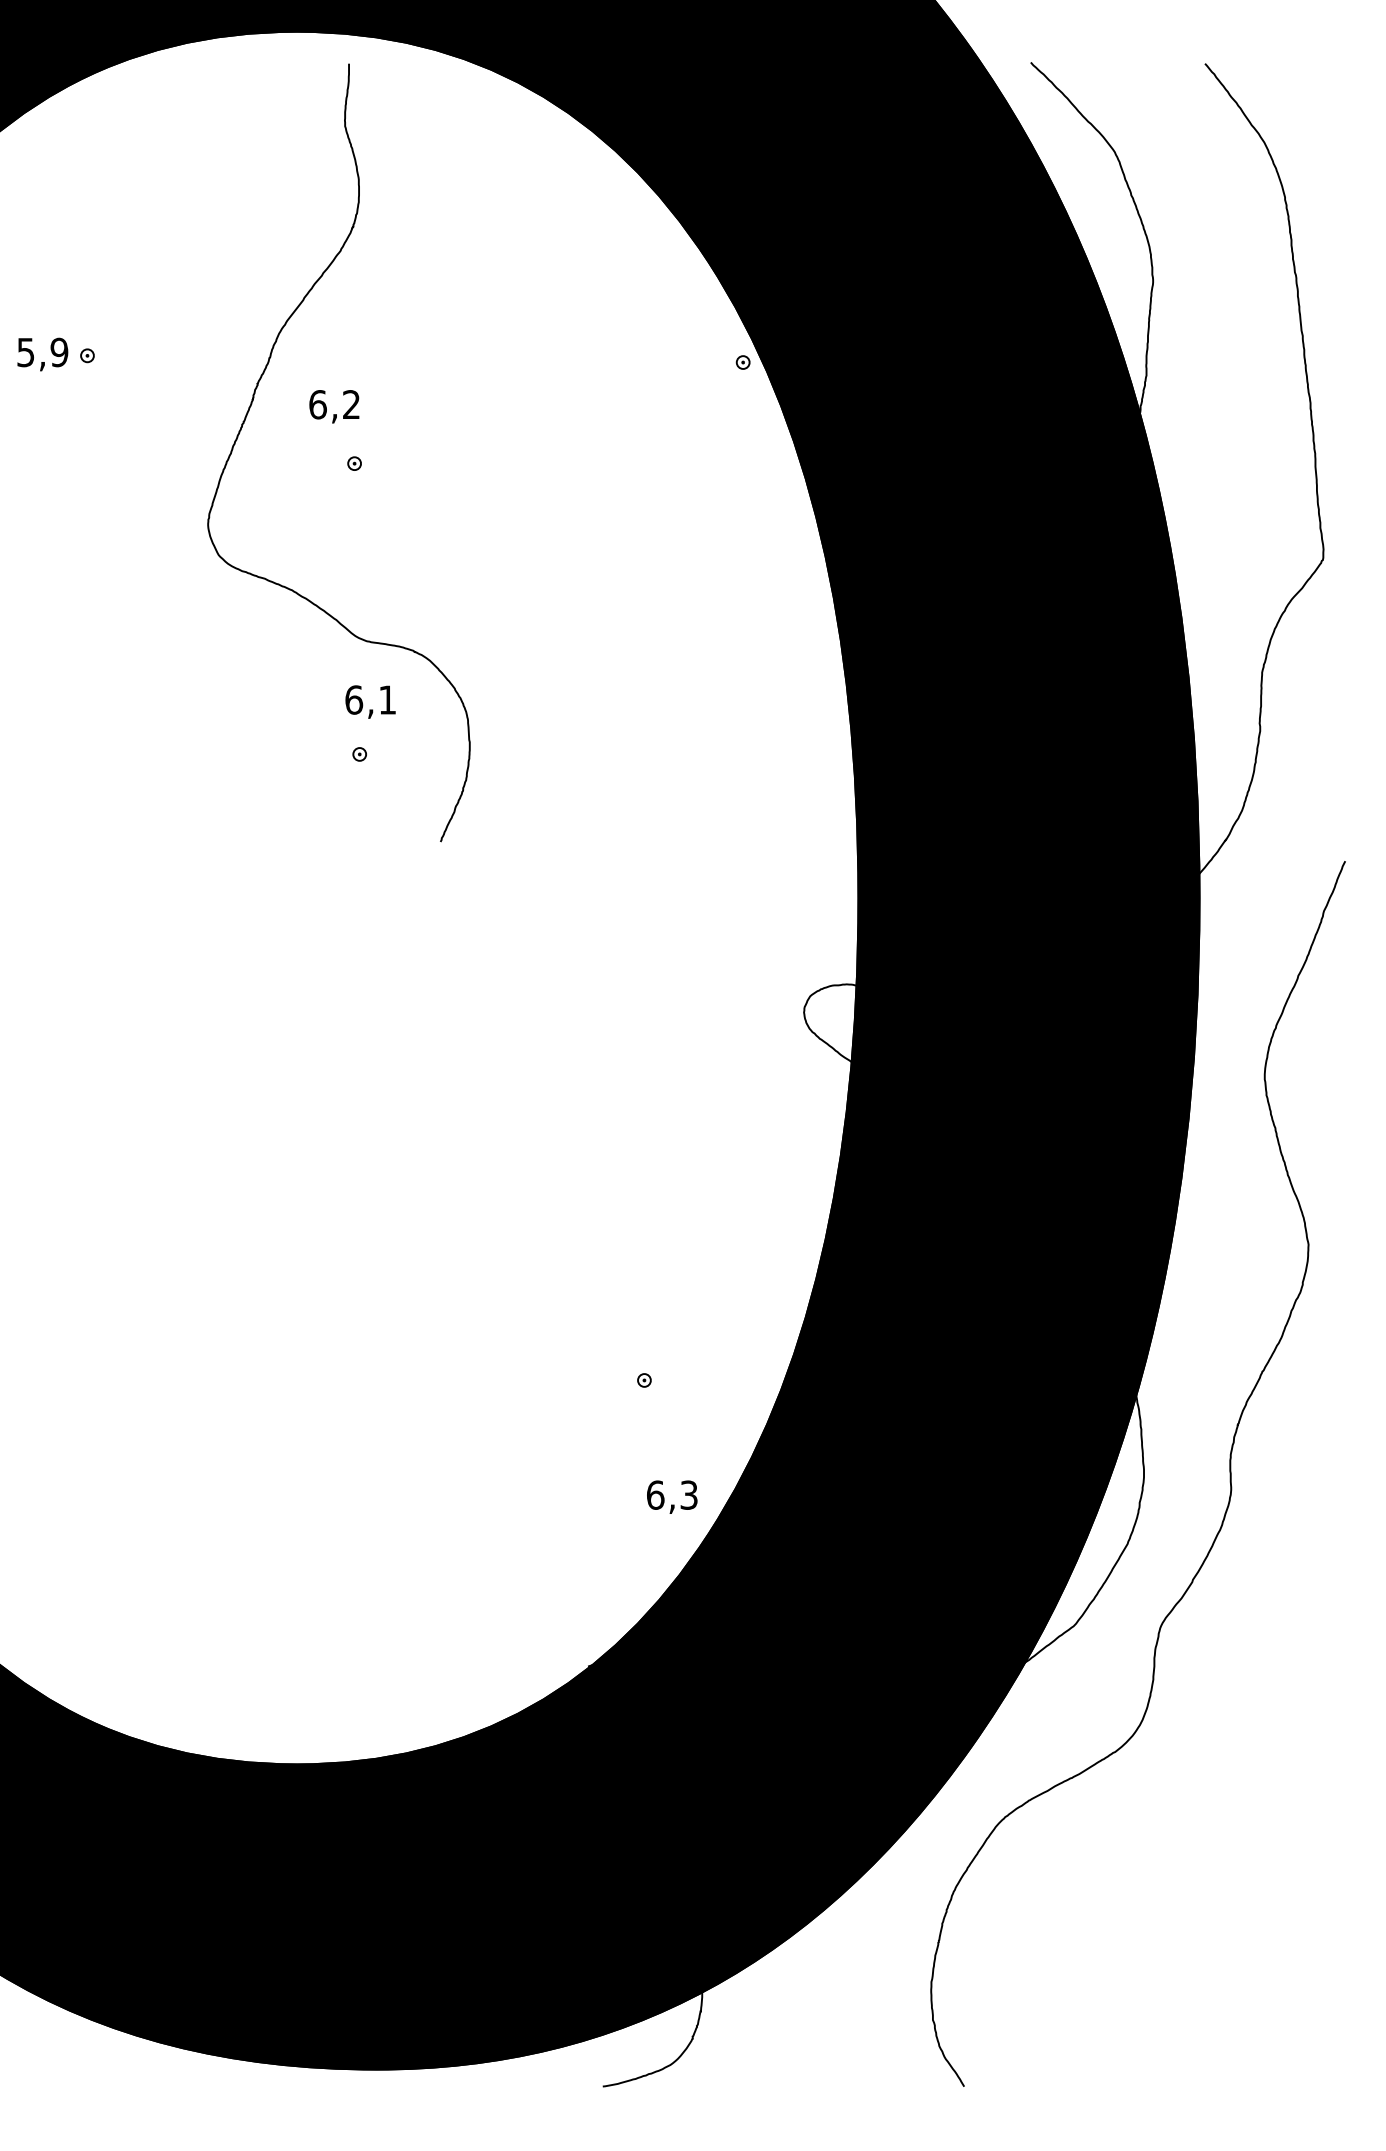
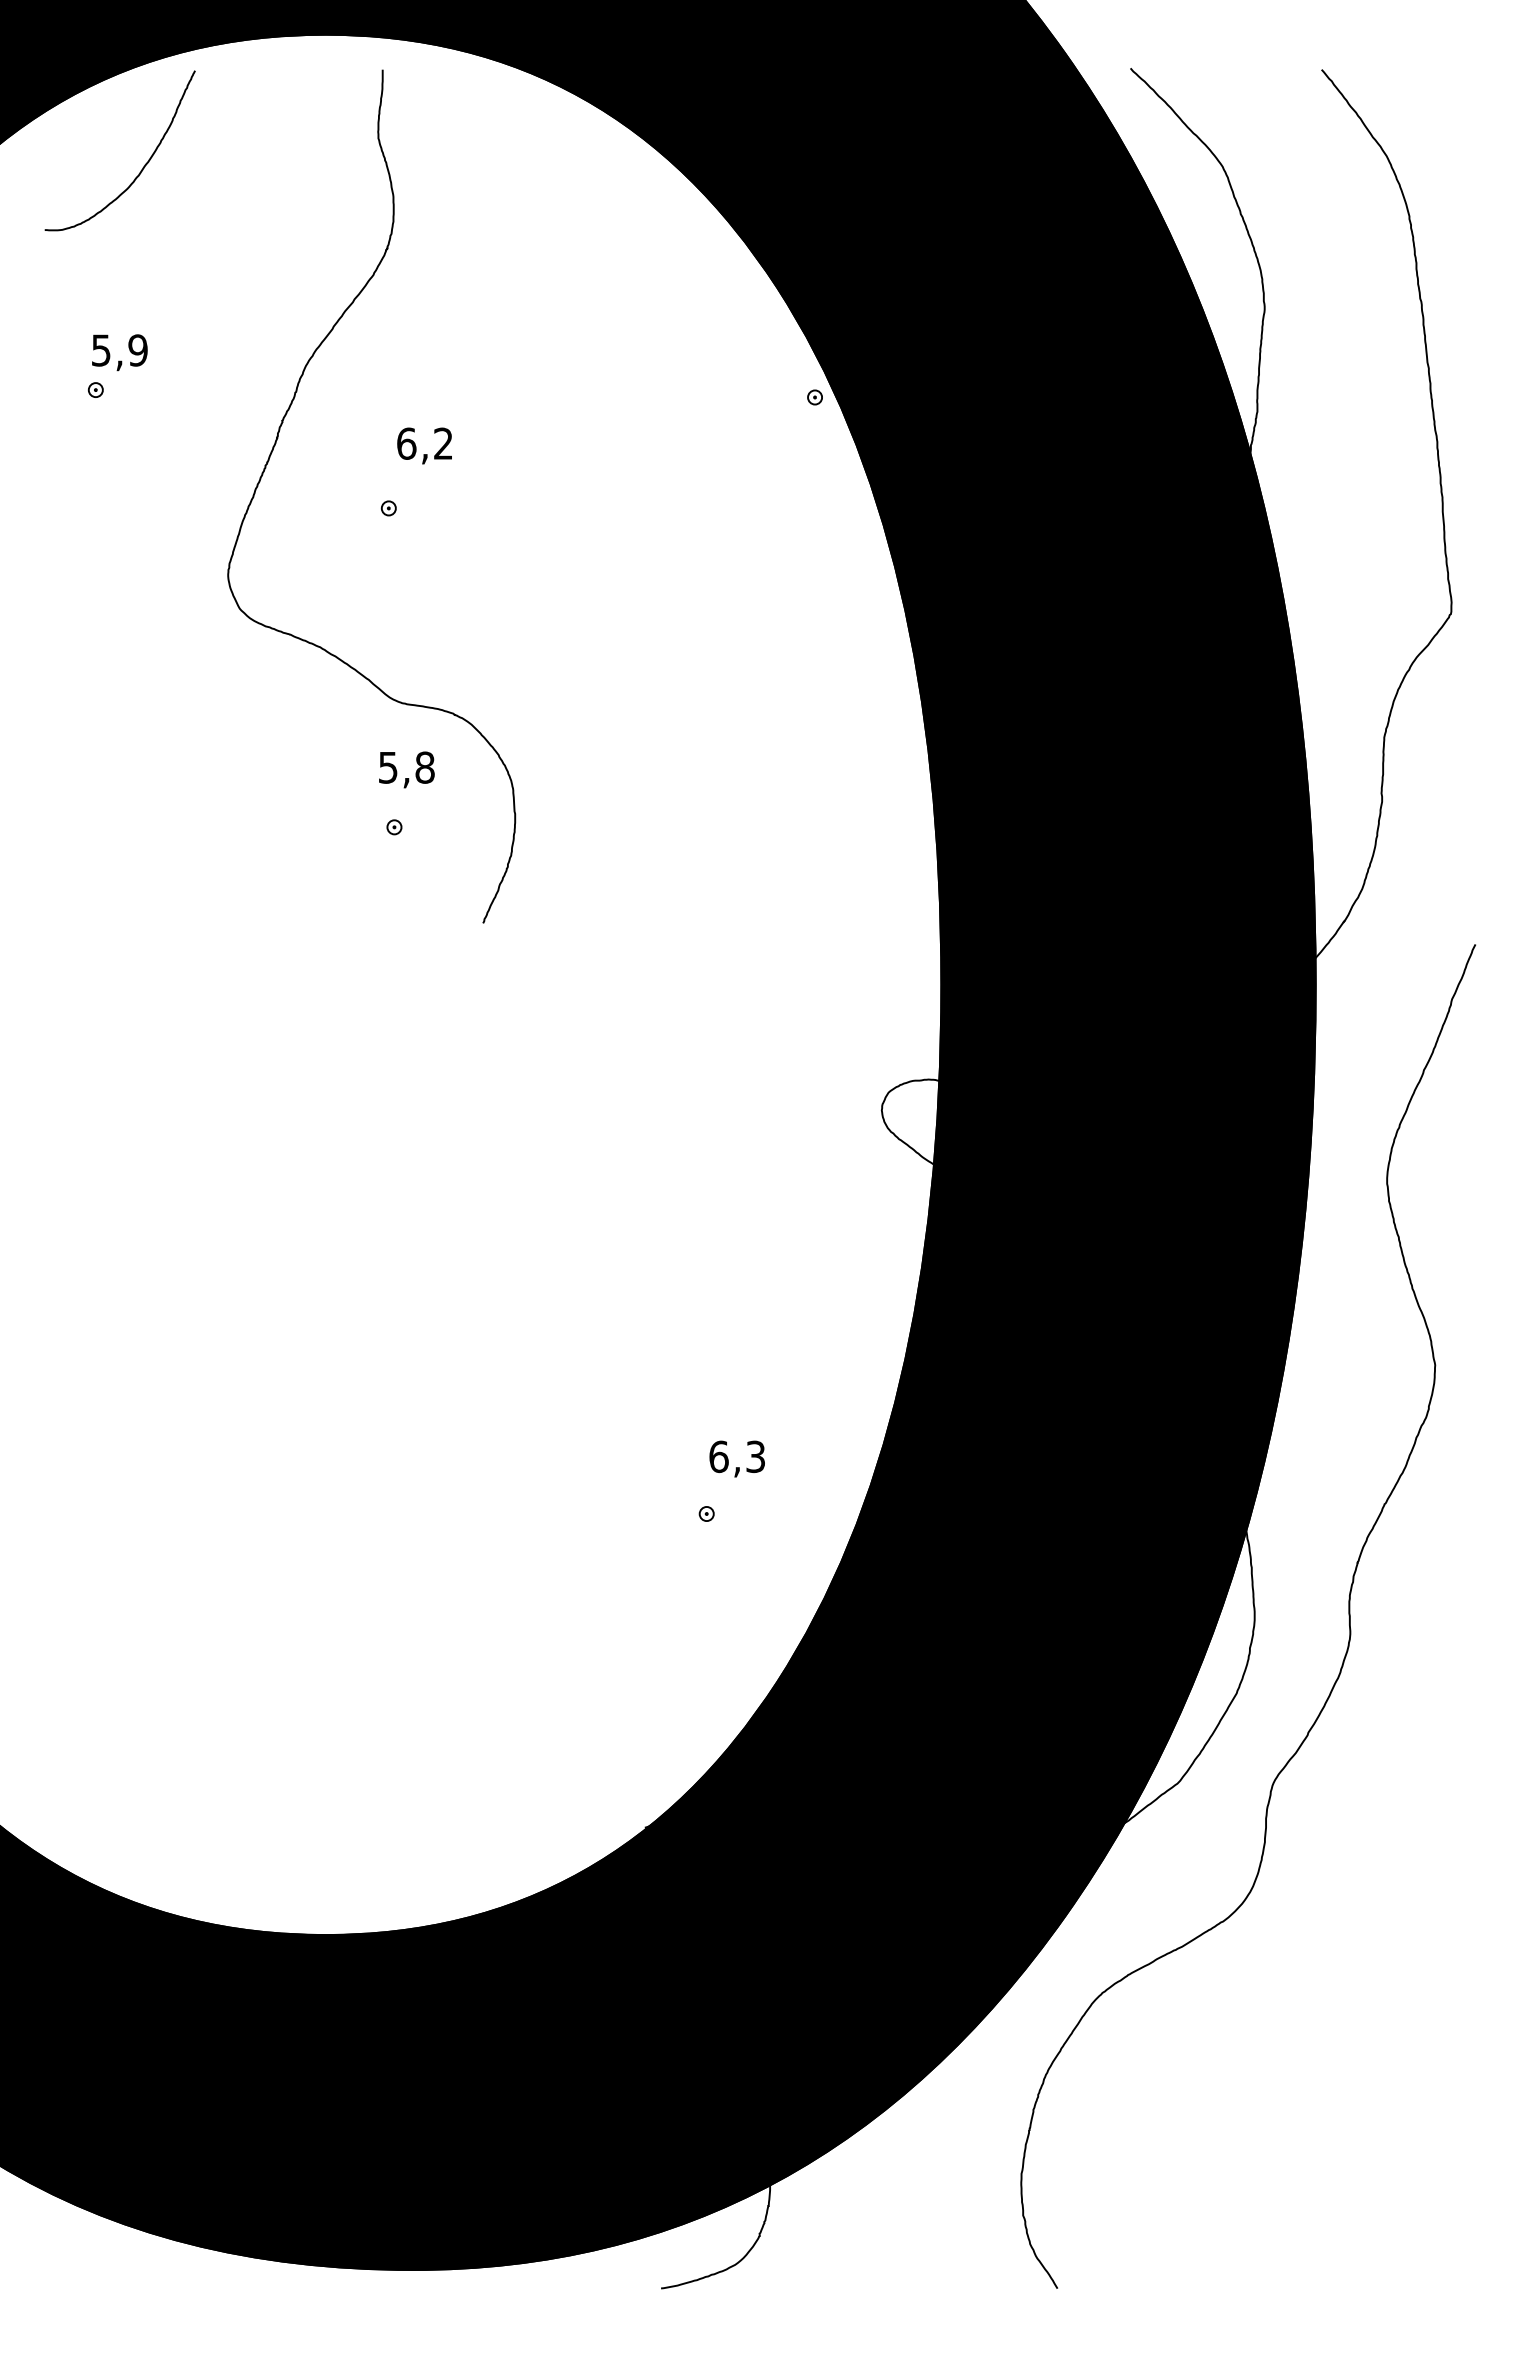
curve: (130, 152) -> (142, 167), added
text: (42, 354) -> (119, 352), moved
text: (334, 406) -> (424, 445), moved
text: (370, 699) -> (406, 767), 6,1 -> 5,8
text: (671, 1496) -> (736, 1458), moved

